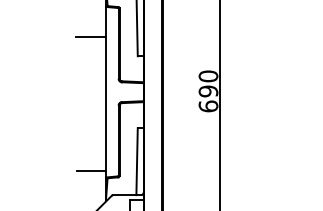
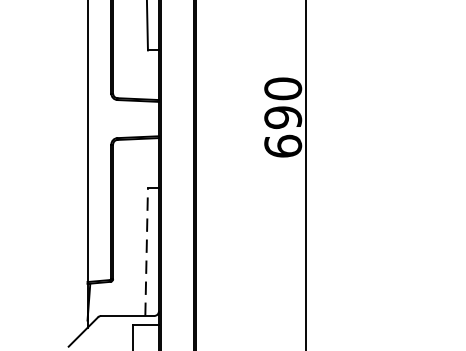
line: (91, 36) -> (59, 12), removed
line: (137, 161) -> (147, 251), solid -> dashed
line: (91, 170) -> (59, 268), removed

